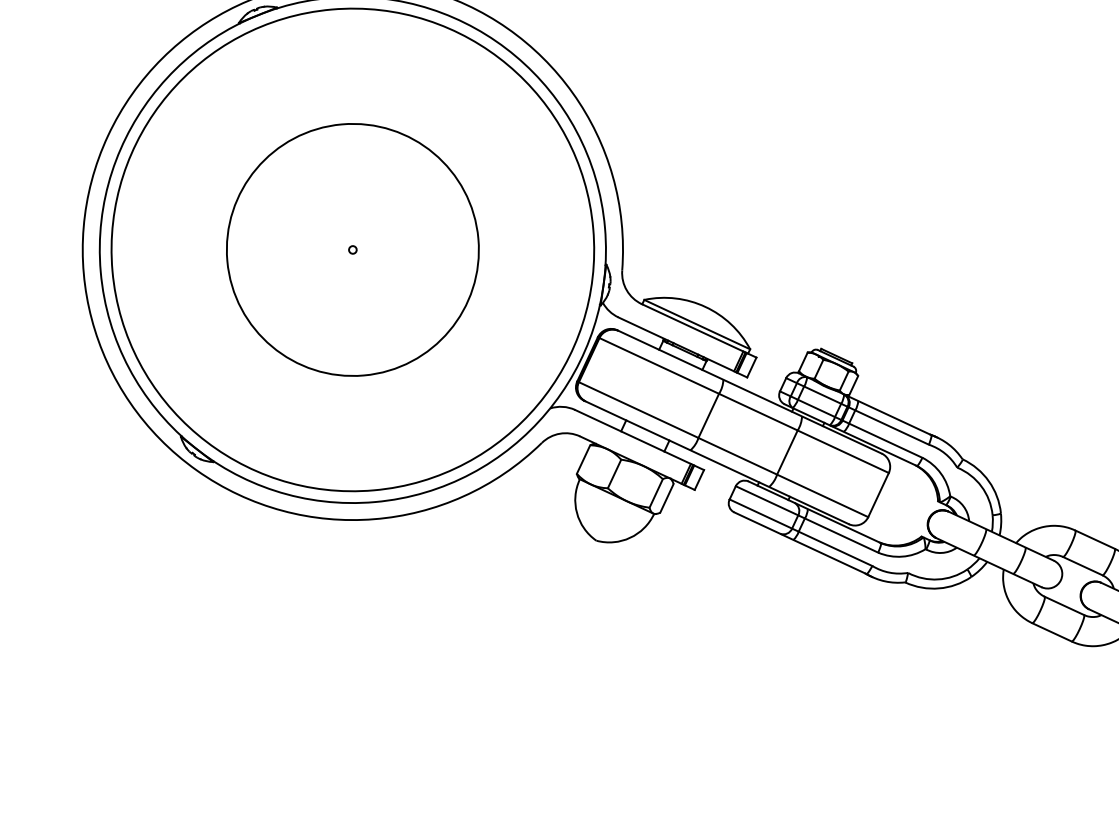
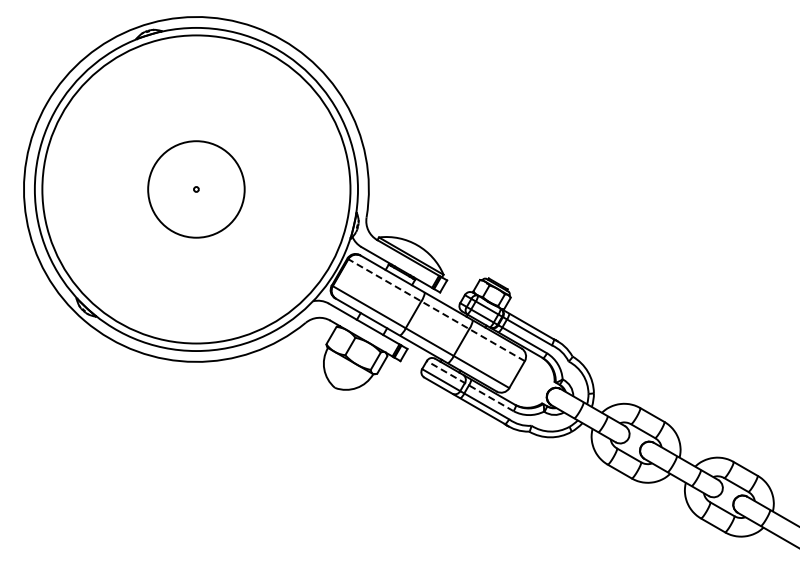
circle: (351, 250) -> (195, 189), size x0.6
line: (742, 404) -> (435, 309), solid -> dashed
line: (805, 518) -> (469, 385), solid -> dashed

